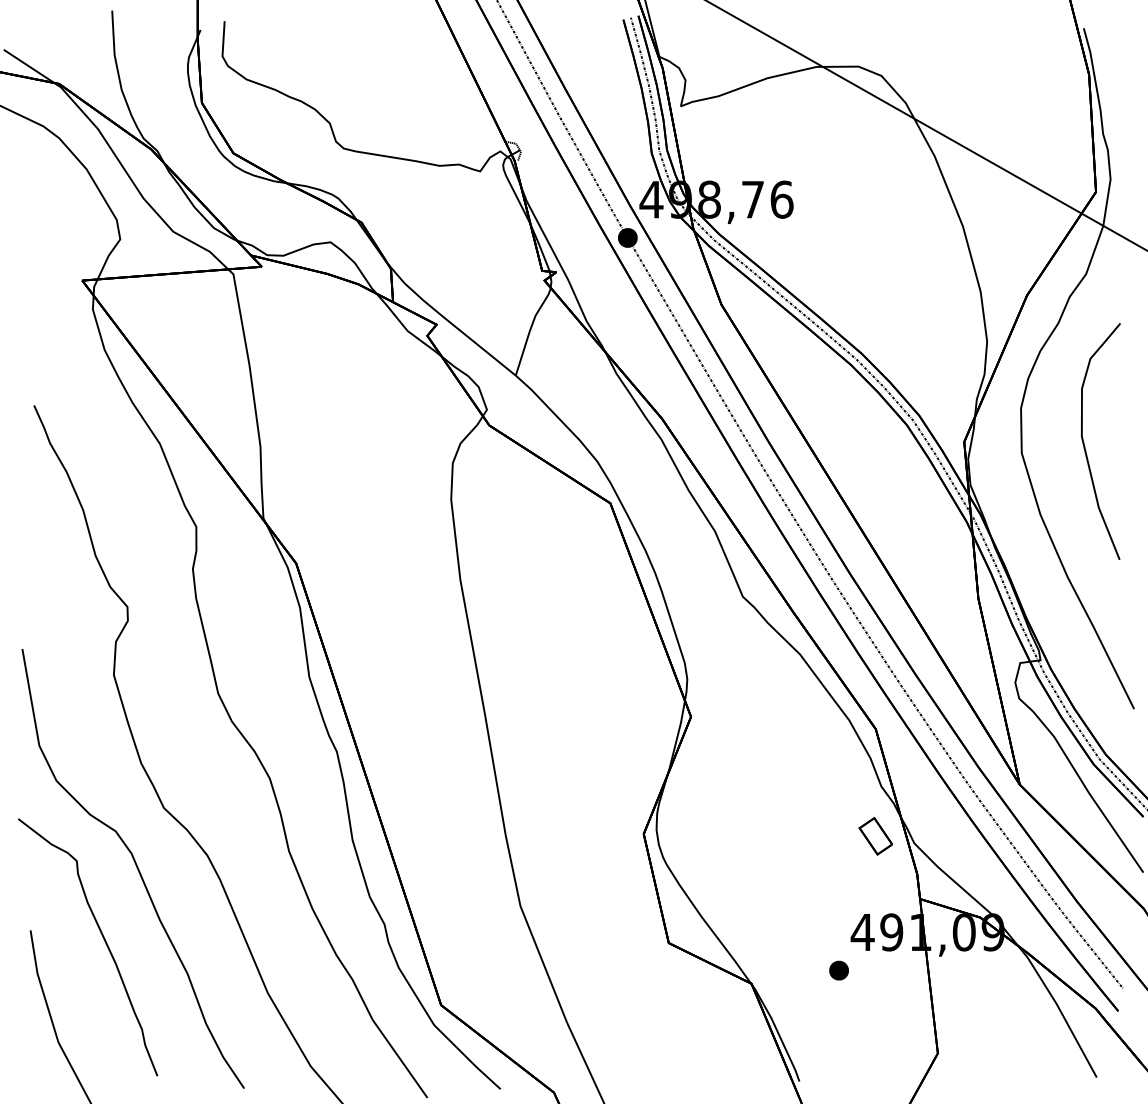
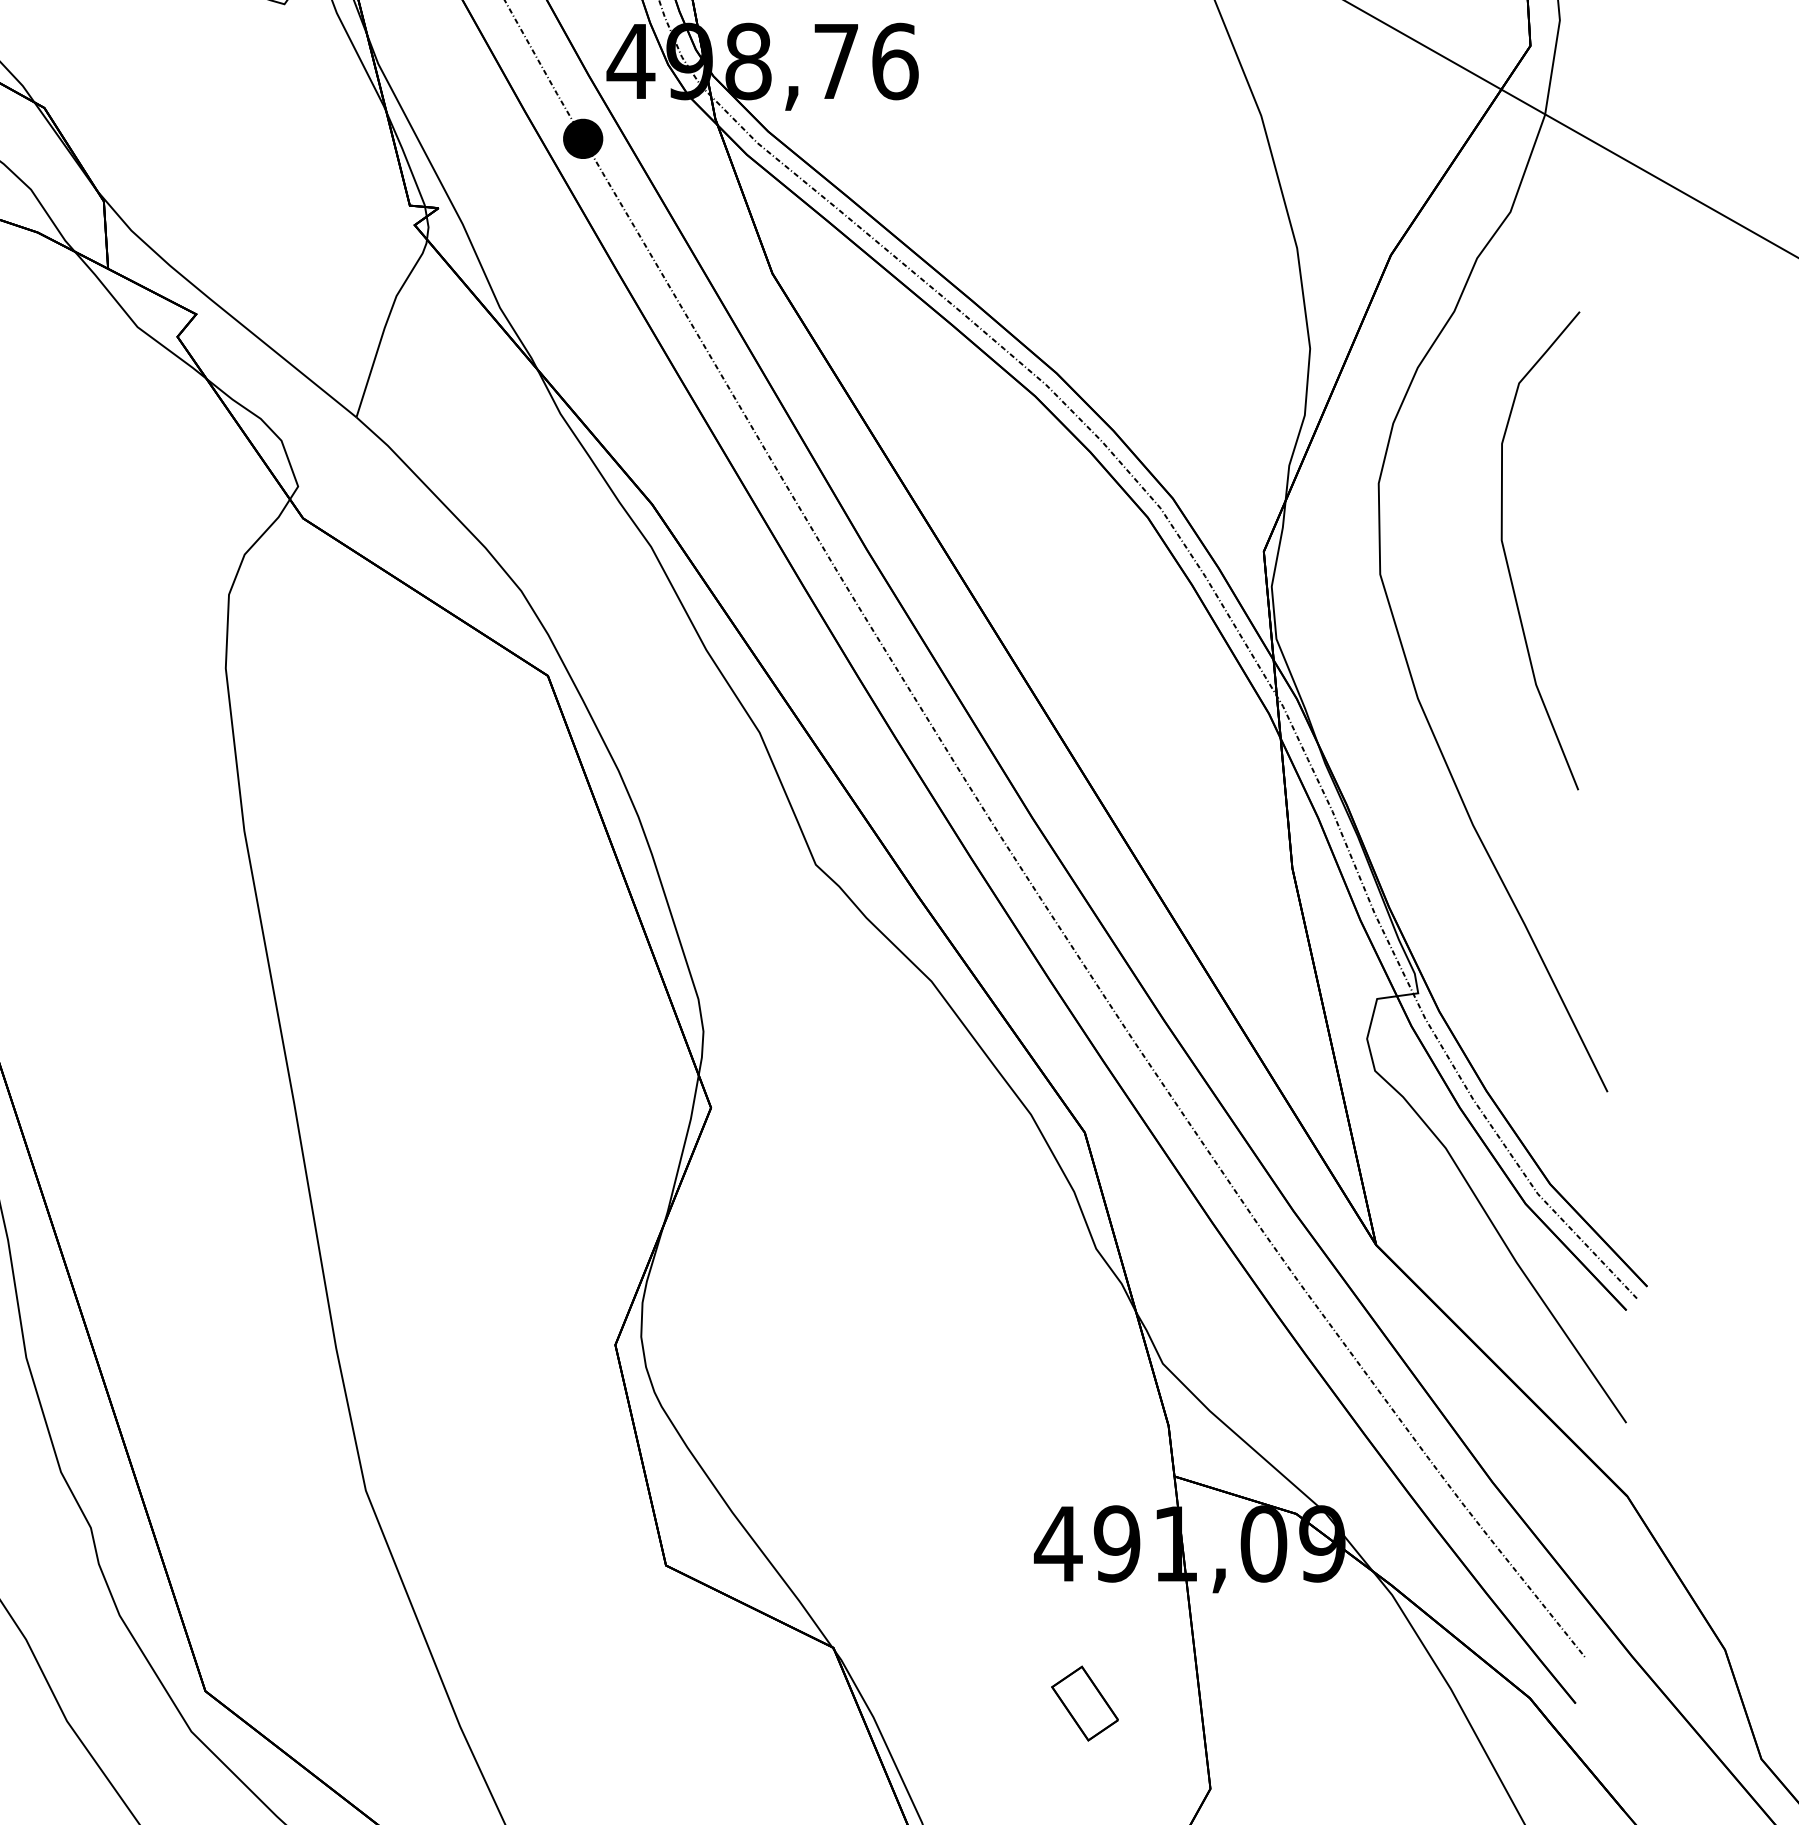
part: (875, 836) -> (1084, 1703), moved
part: (838, 970) -> (1009, 1621), removed

